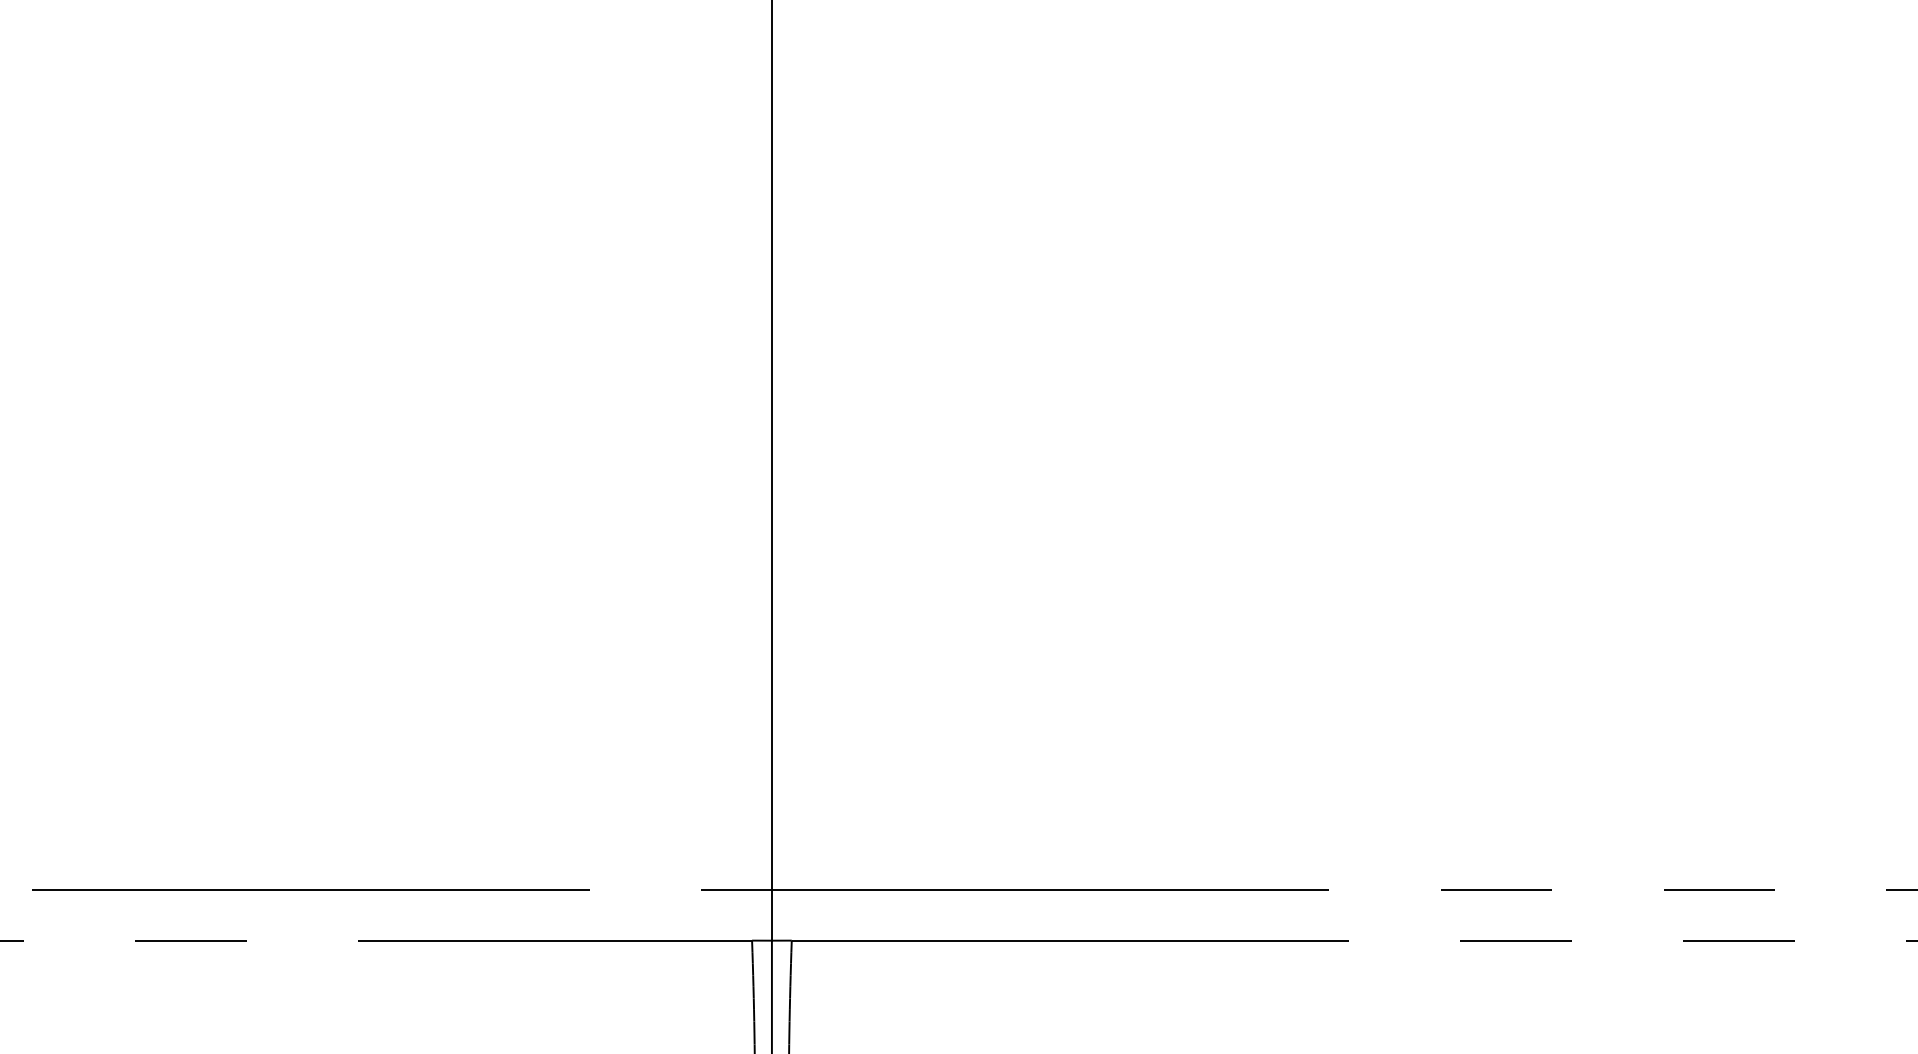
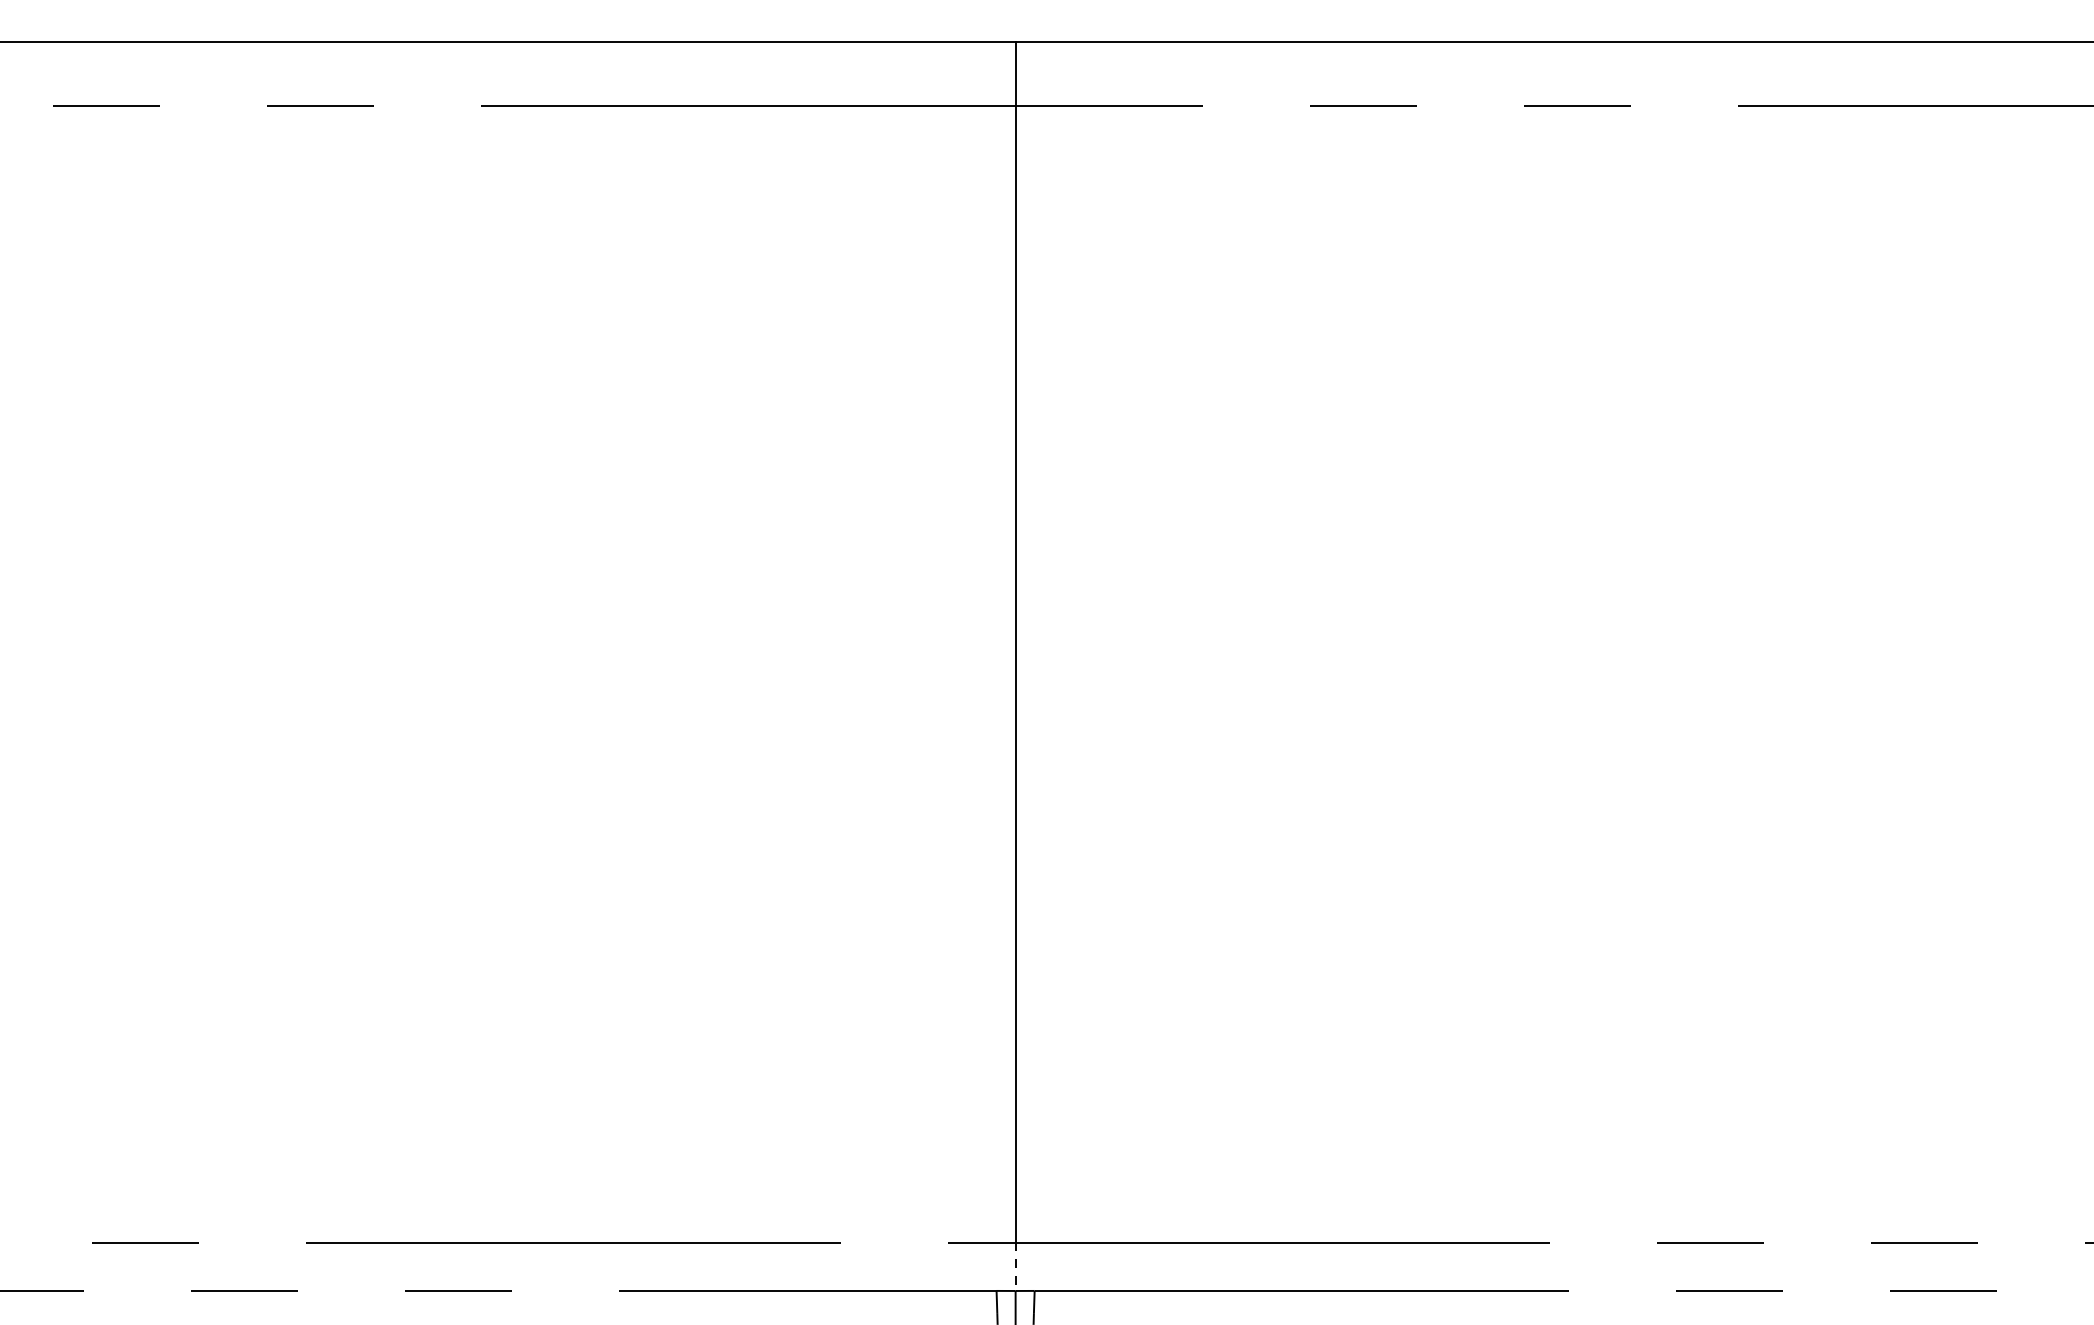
line: (771, 916) -> (1015, 1267), solid -> dashed

